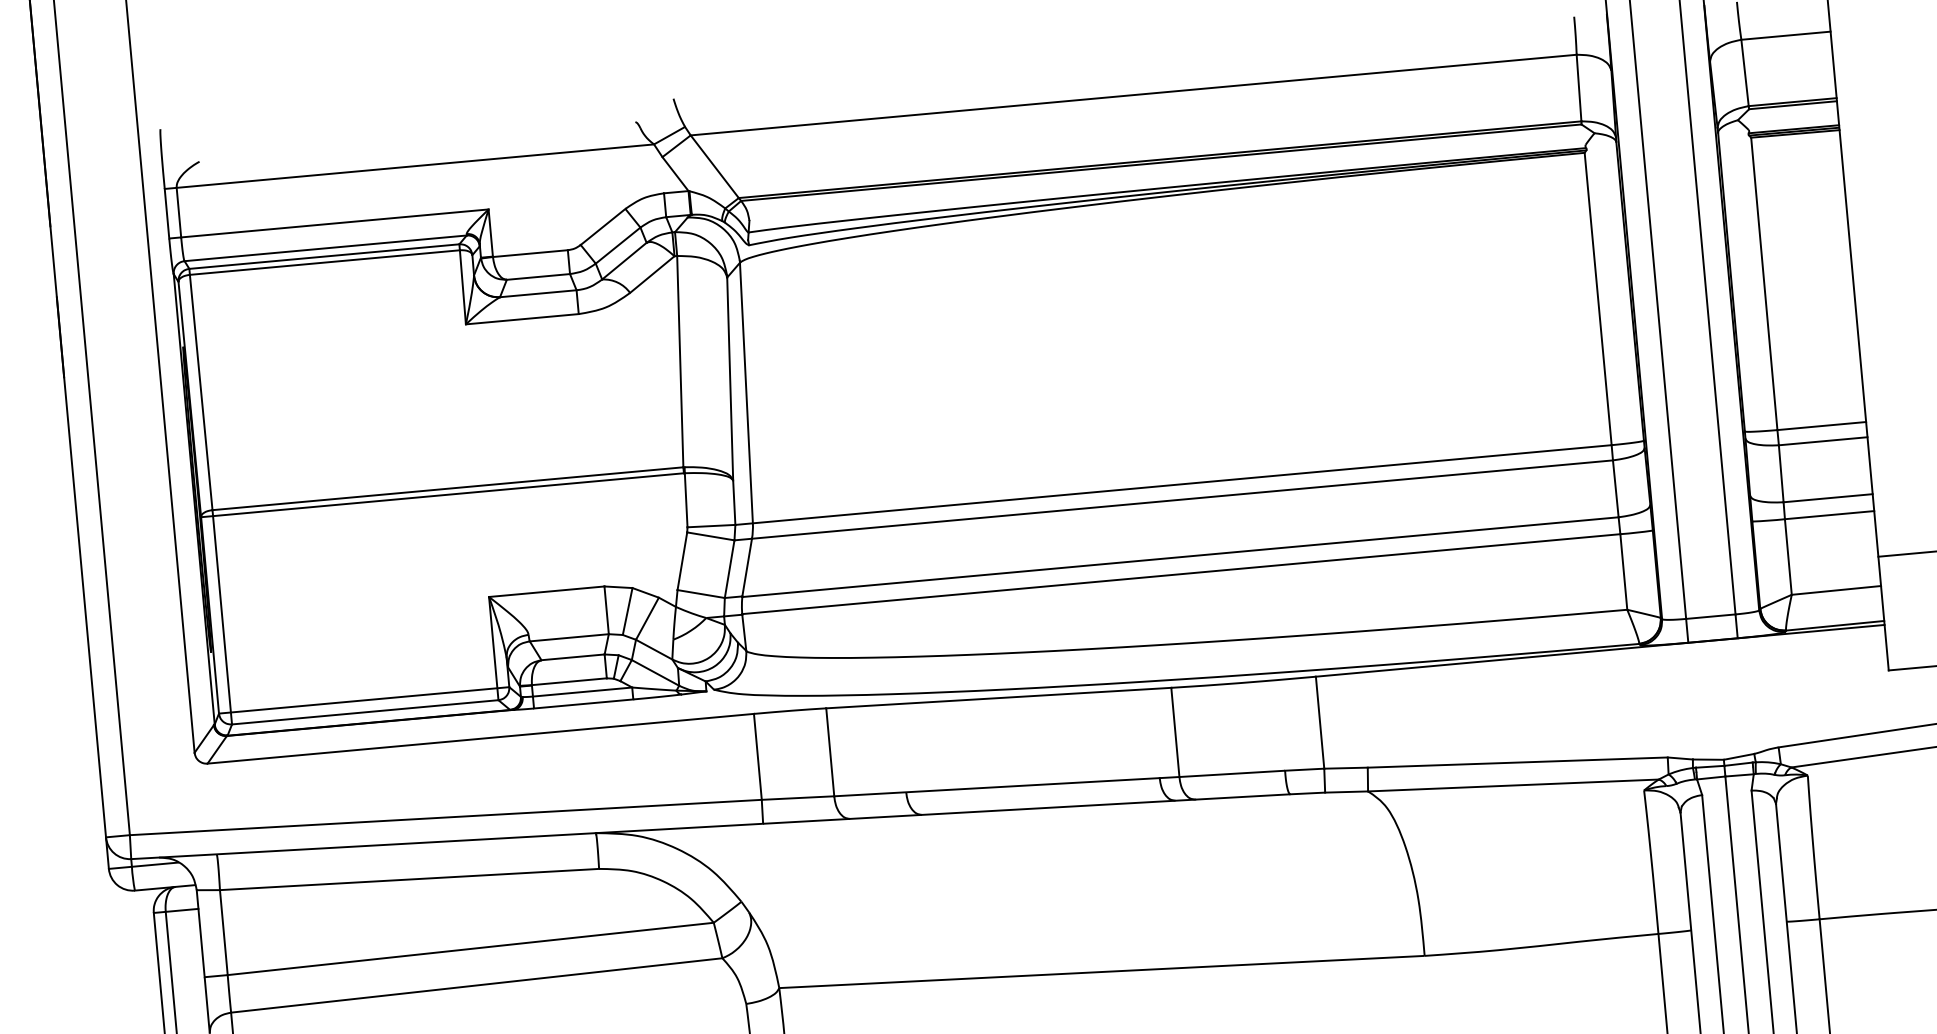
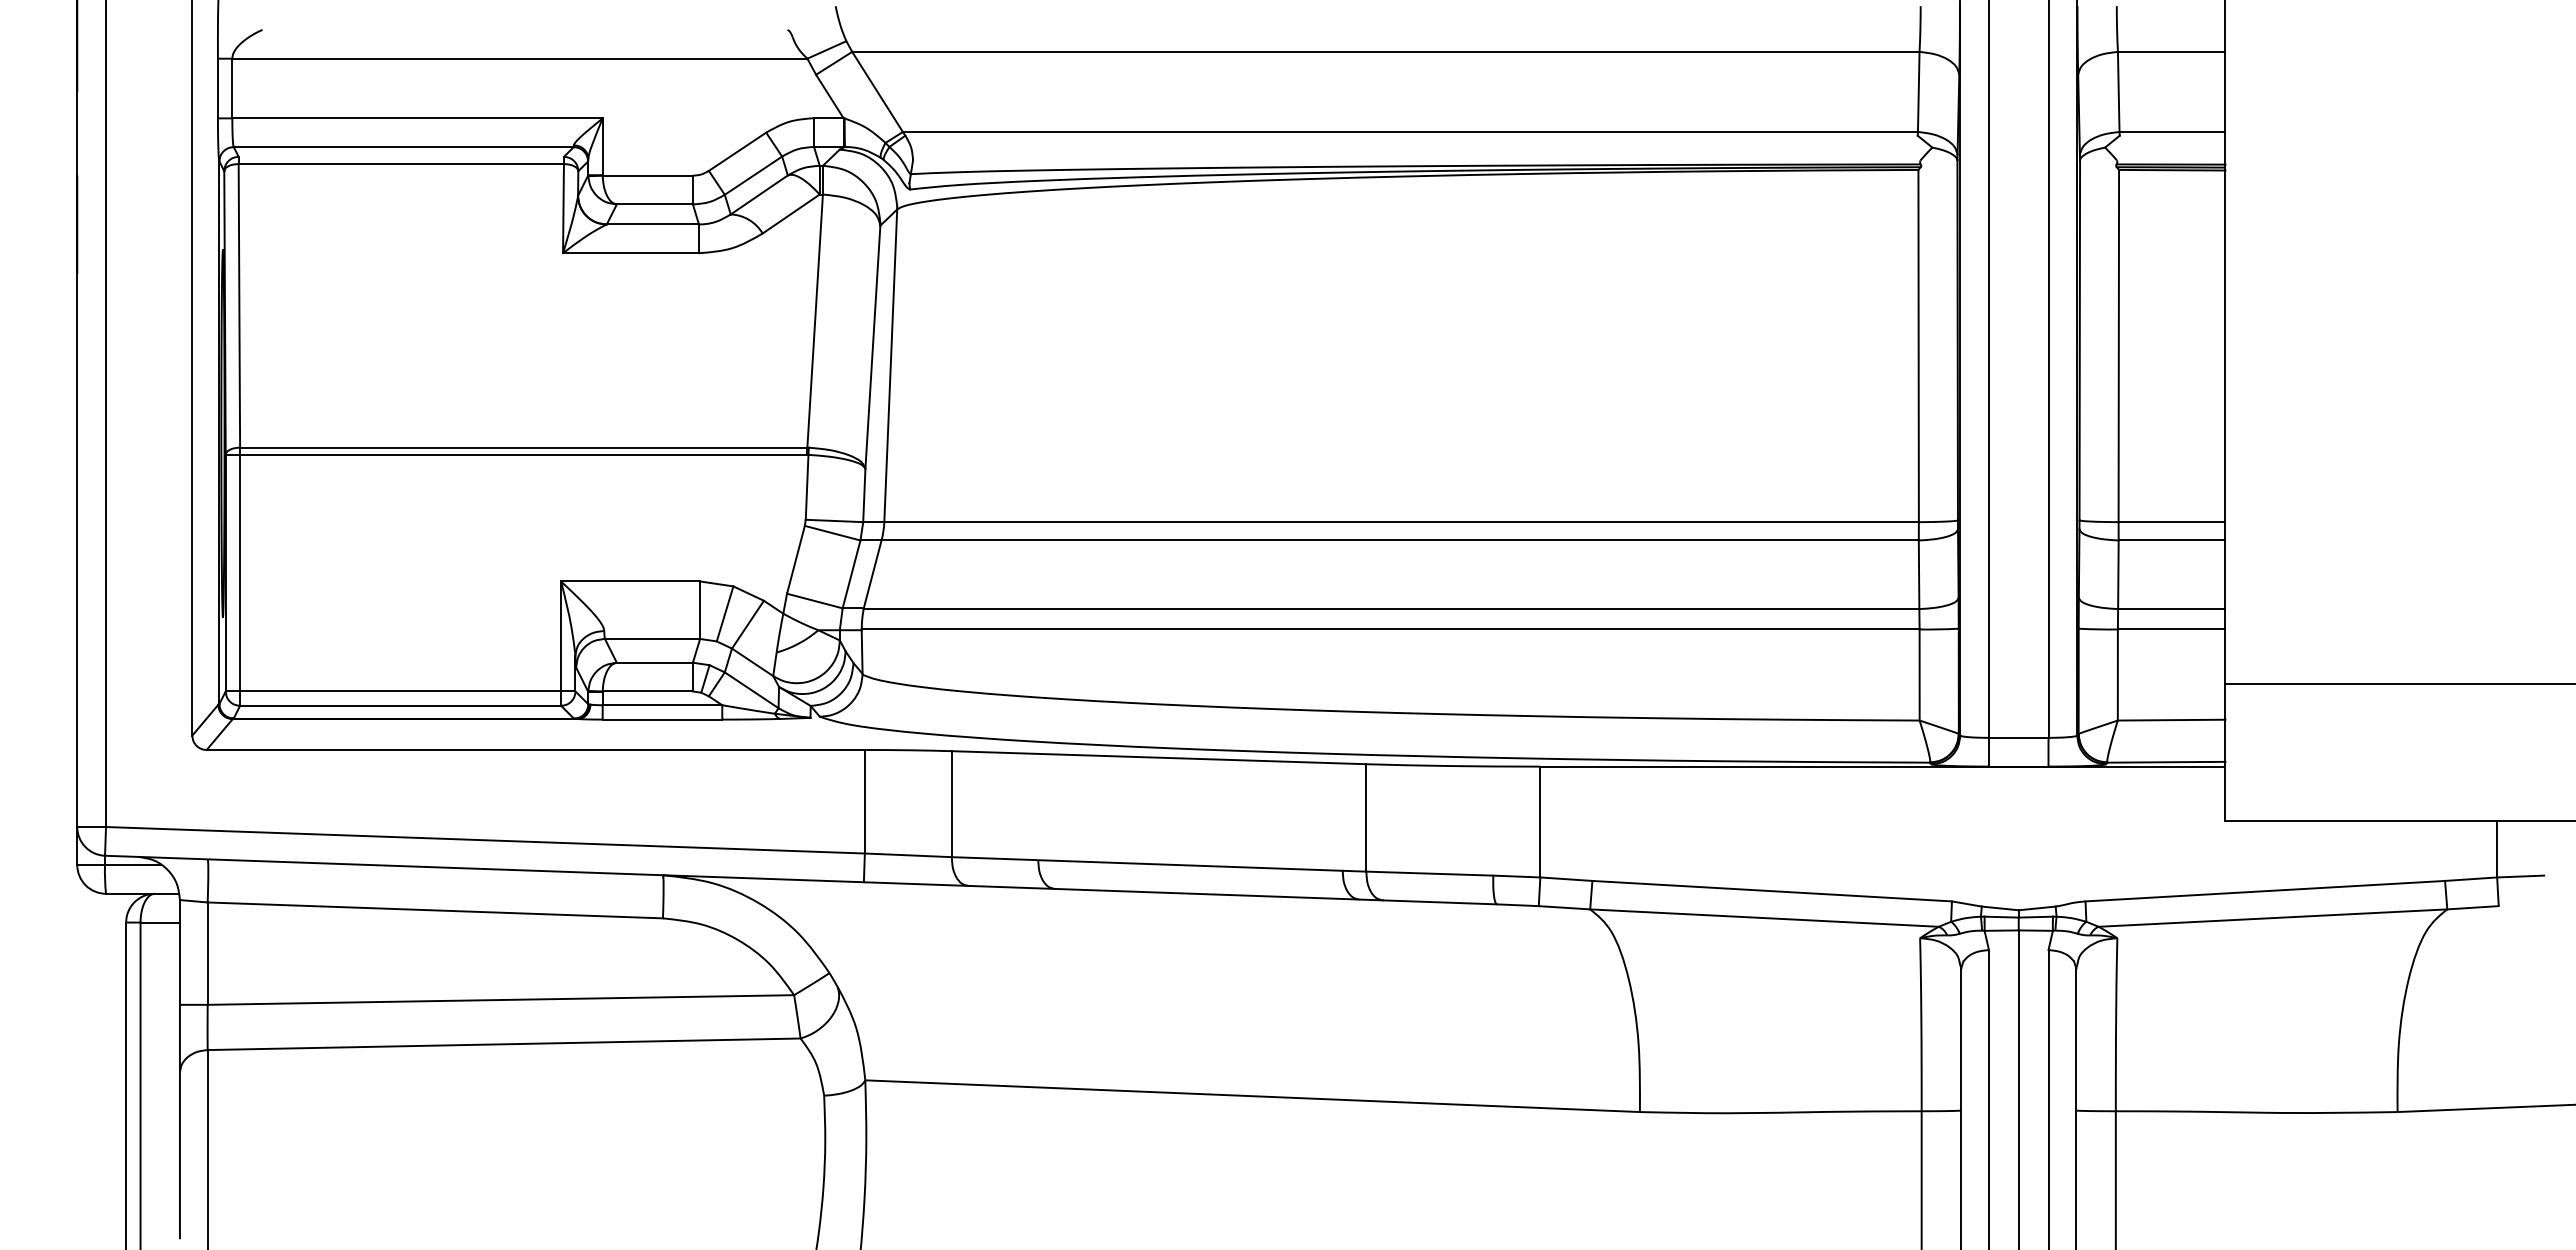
line: (1792, 105) -> (2172, 135), removed
line: (1161, 162) -> (1411, 135), removed
line: (323, 256) -> (400, 156), removed

